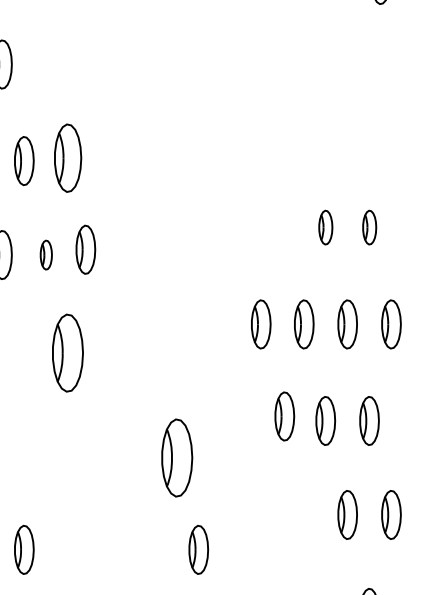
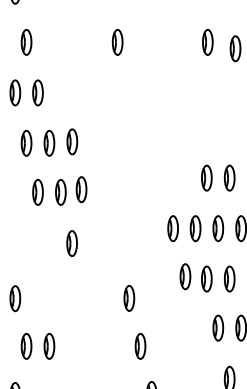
part: (68, 157) -> (72, 141), size x0.71
part: (325, 226) -> (206, 177), size x1.43
part: (369, 226) -> (229, 177), size x1.43
part: (45, 255) -> (60, 192), size x1.67
part: (66, 352) -> (71, 243), size x0.62
part: (177, 458) -> (129, 298), size x0.62

